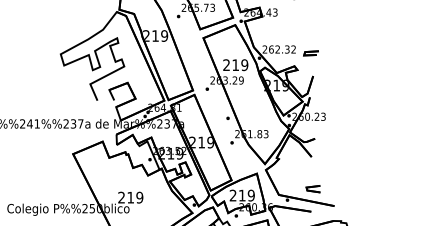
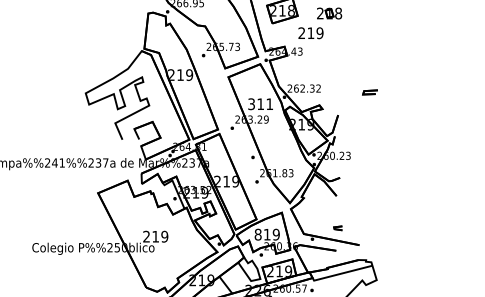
part: (310, 53) -> (369, 92), moved
text: (235, 65) -> (260, 104), 219 -> 311
part: (312, 189) -> (337, 228), size x0.6
text: (232, 195) -> (257, 234), 219 -> 819

